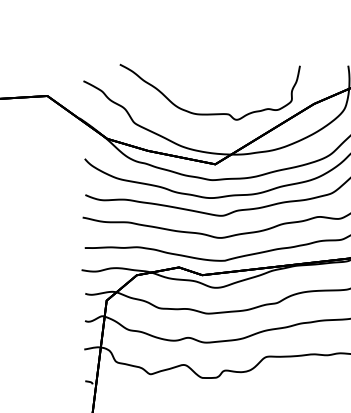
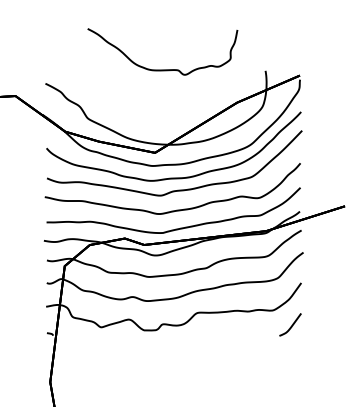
part: (209, 113) -> (162, 69), moved

